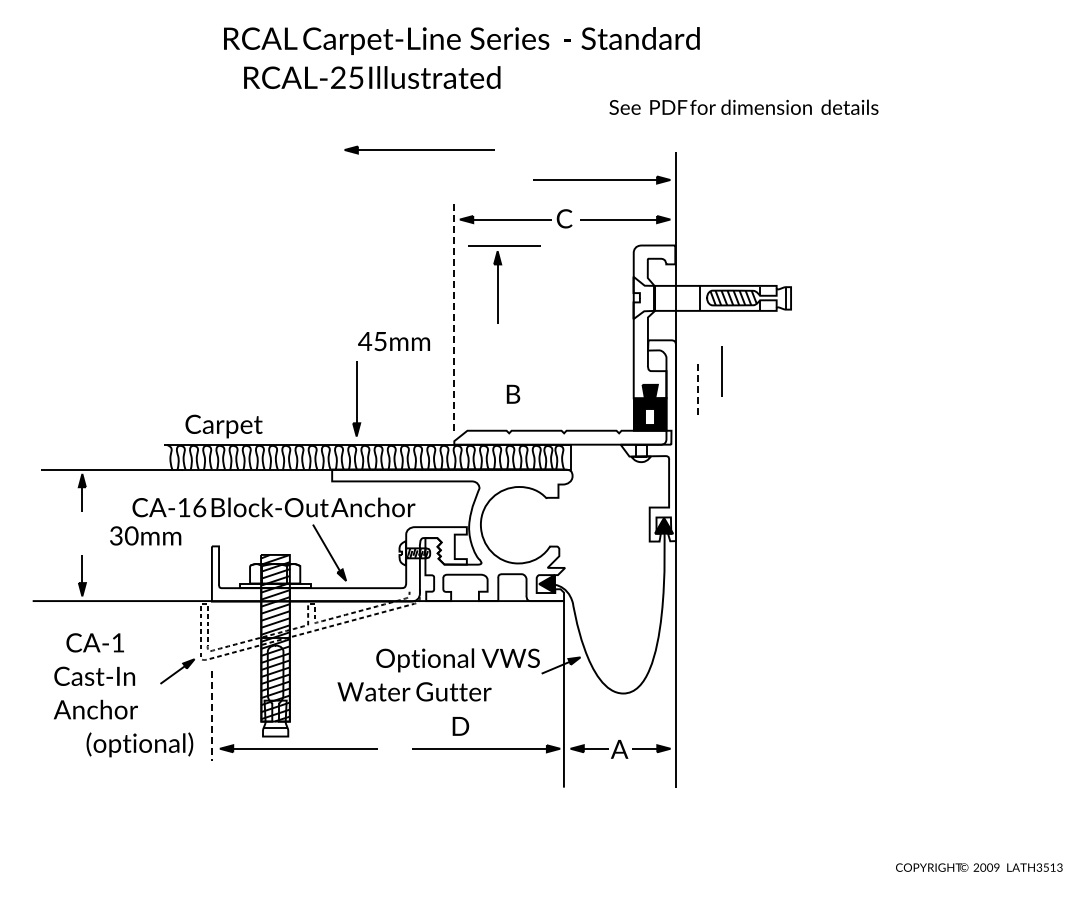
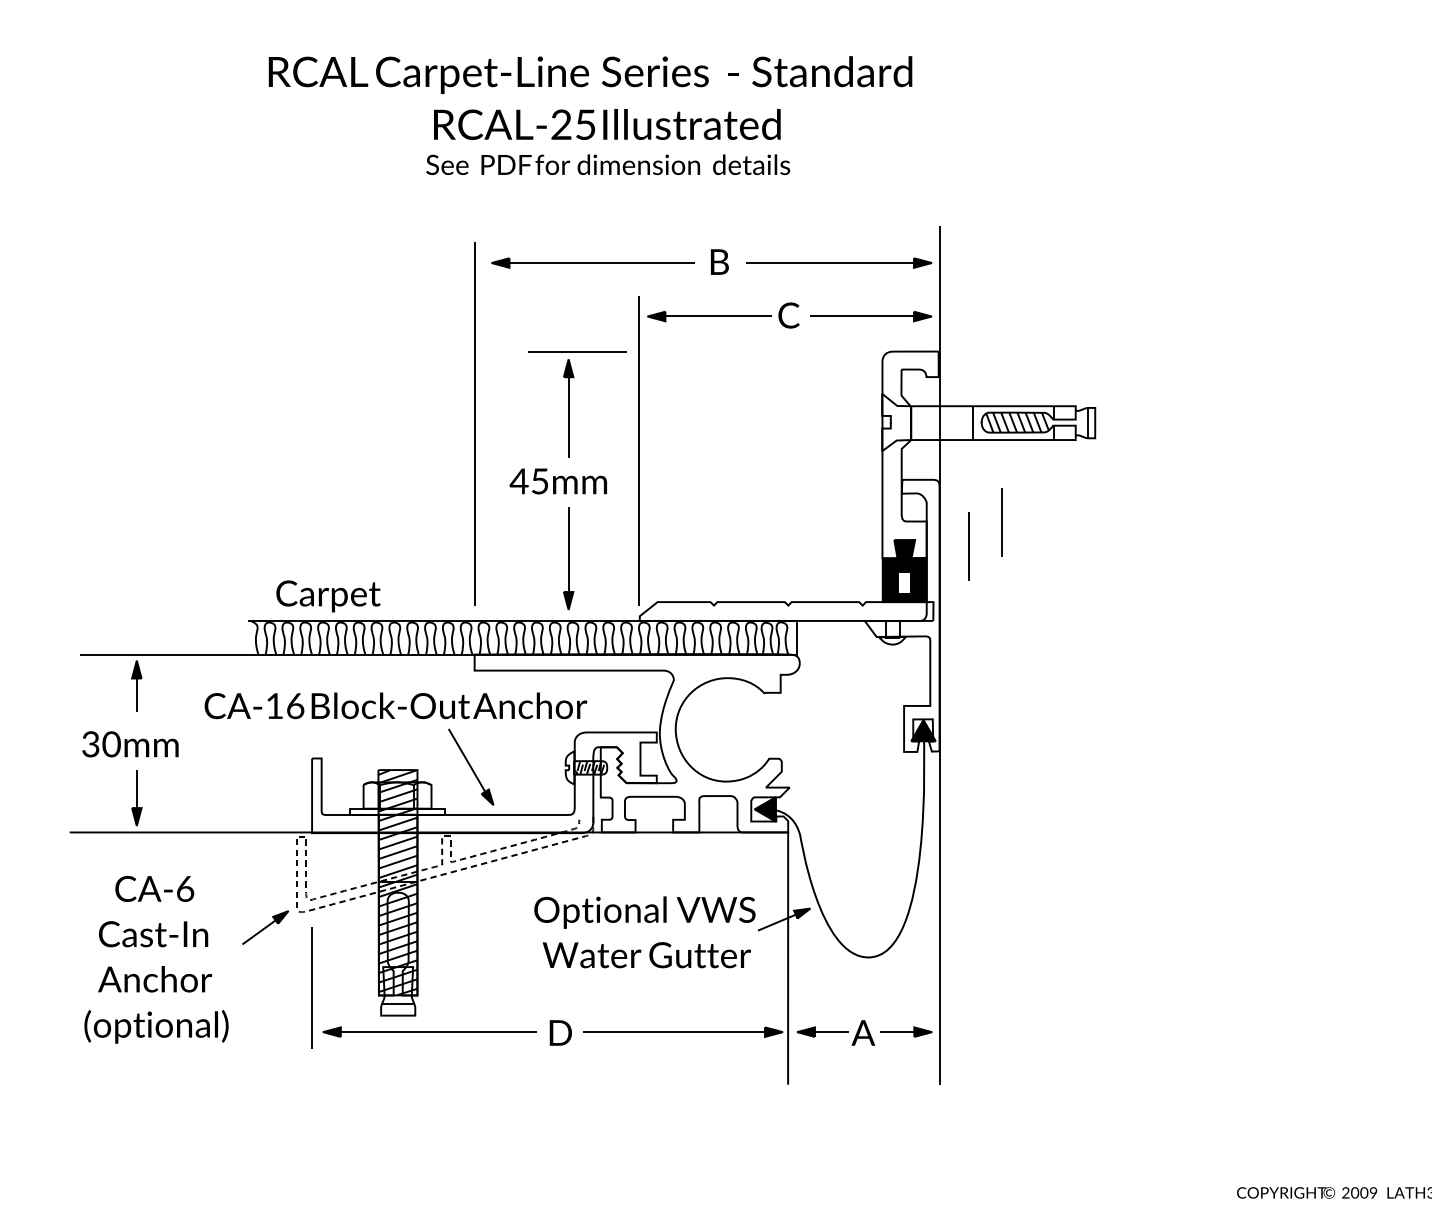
text: (461, 40) -> (590, 74), moved
text: (372, 77) -> (607, 124), moved
text: (743, 106) -> (607, 163), moved
part: (419, 149) -> (592, 262), moved
part: (504, 284) -> (577, 404), moved
line: (331, 298) -> (473, 423), added
line: (453, 318) -> (638, 450), dashed -> solid
line: (697, 389) -> (968, 546), dashed -> solid
text: (513, 393) -> (719, 260), moved
part: (356, 398) -> (568, 558), moved
text: (145, 535) -> (130, 743), moved
text: (118, 642) -> (185, 888), CA-1 -> CA-6
text: (414, 691) -> (646, 954), moved
line: (211, 716) -> (311, 988), dashed -> solid
text: (460, 726) -> (560, 1033), moved
text: (139, 744) -> (155, 1026), moved

